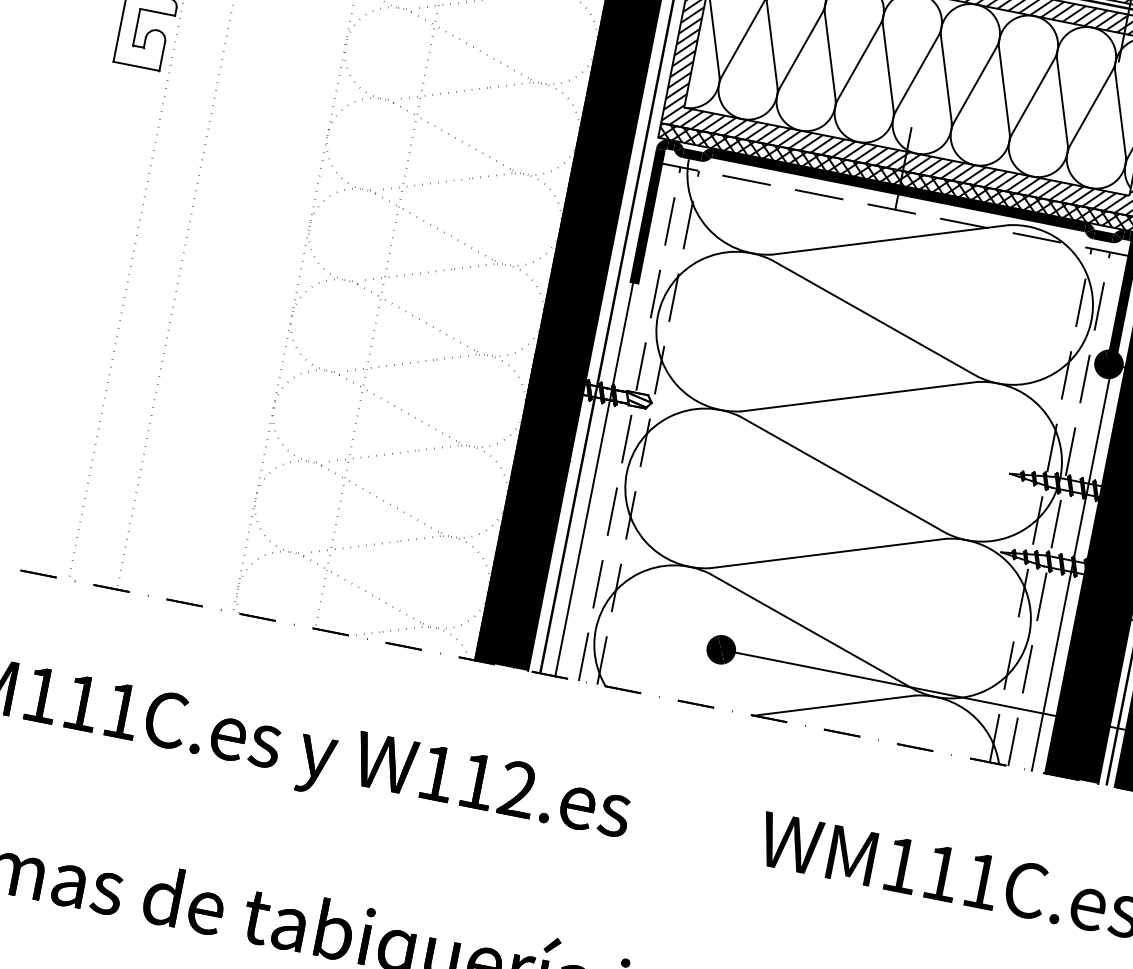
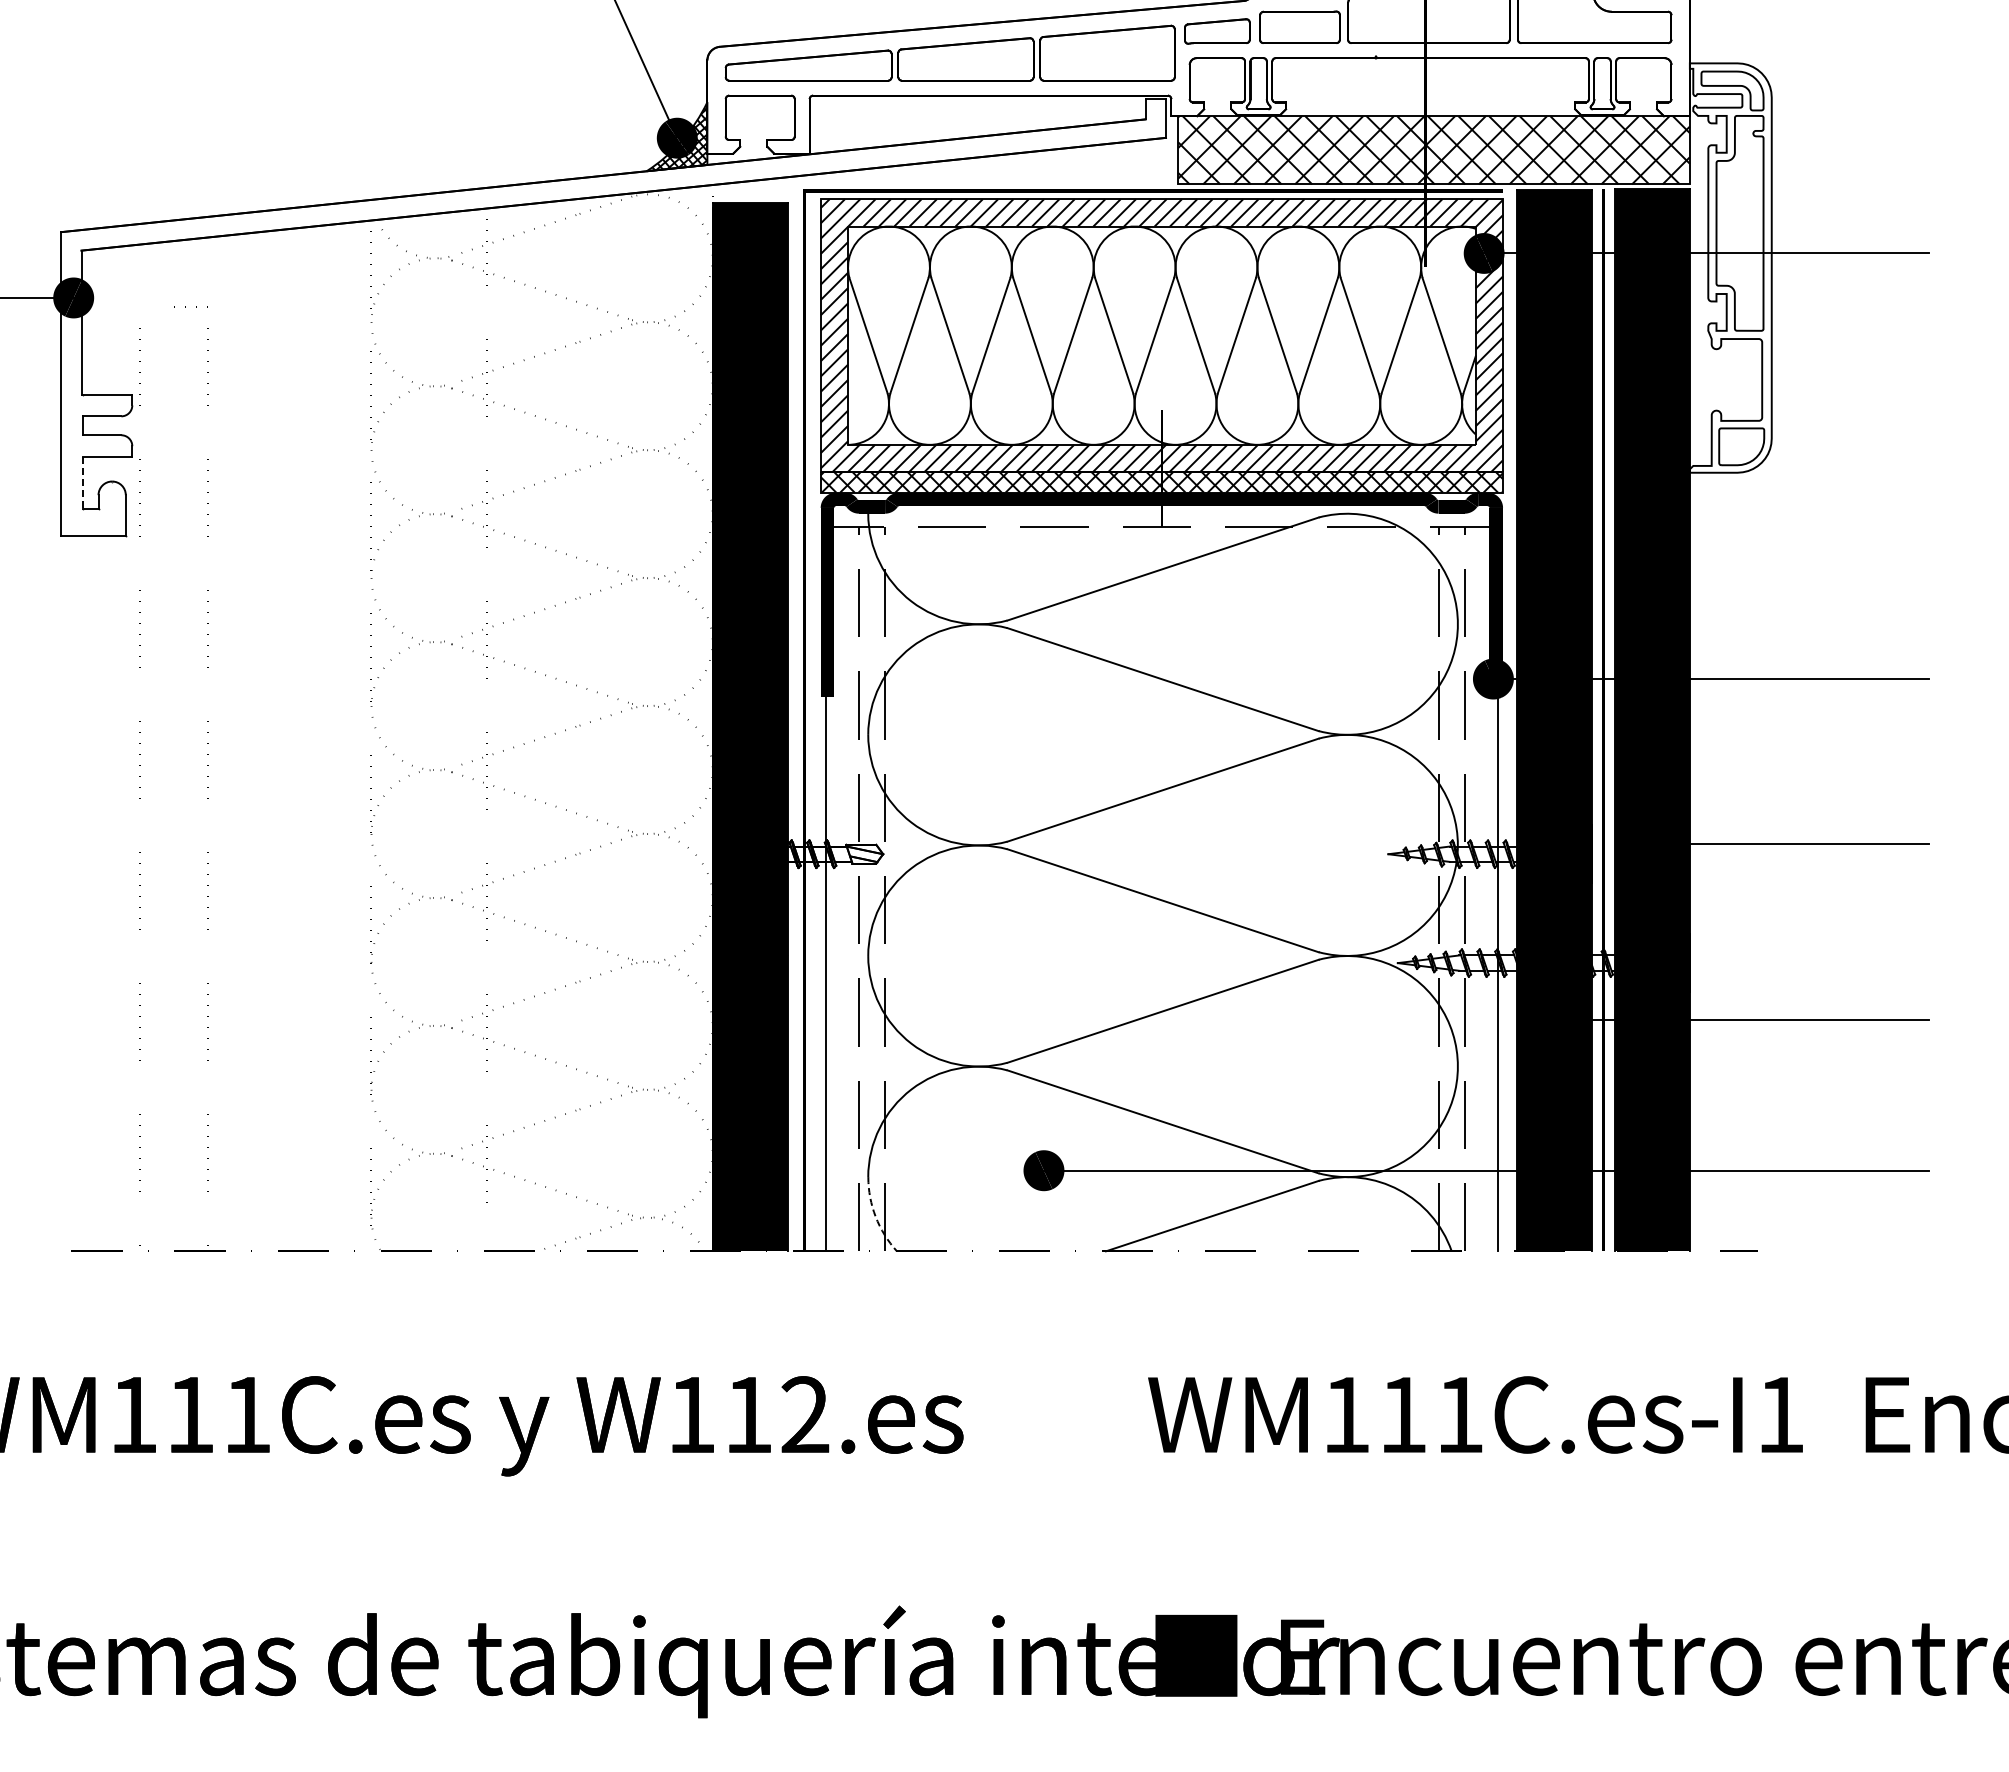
line: (136, 27) -> (83, 482), solid -> dashed
arc: (595, 658) -> (875, 1216), solid -> dashed

